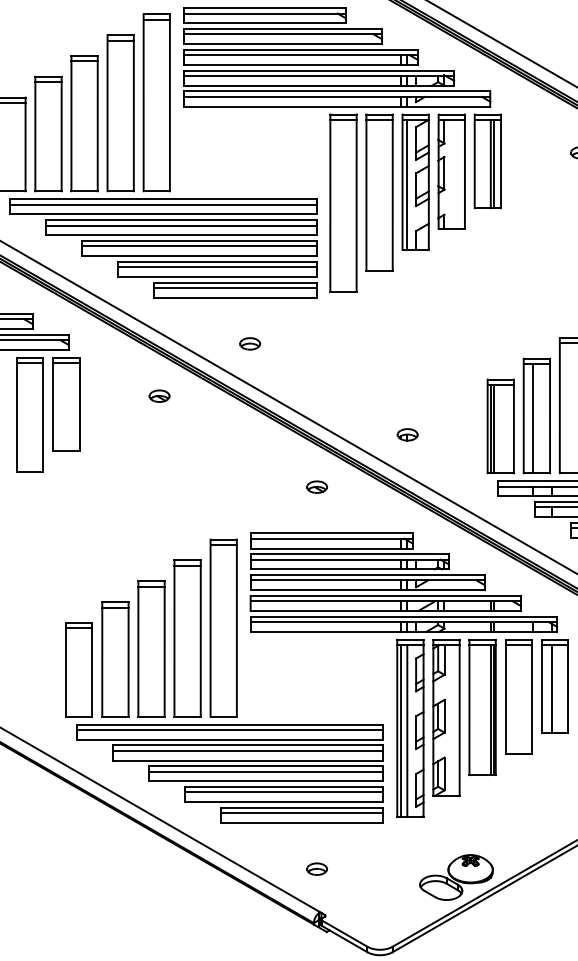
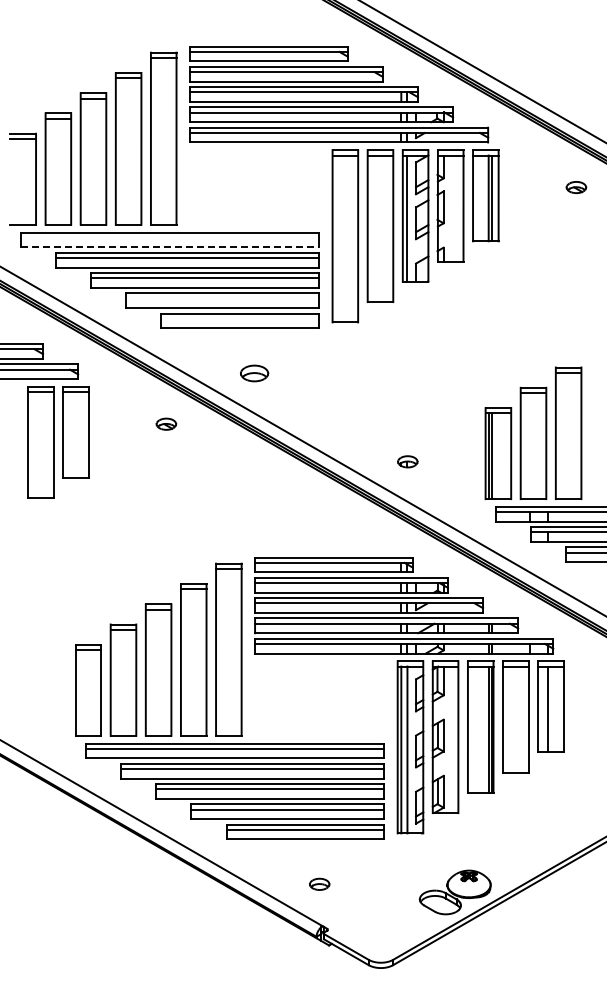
line: (162, 204) -> (169, 237), removed
line: (163, 214) -> (170, 247), solid -> dashed
line: (217, 266) -> (222, 298), removed
line: (235, 287) -> (240, 318), removed
part: (250, 343) -> (254, 372), size x1.4
line: (533, 419) -> (530, 446), removed
part: (316, 486) -> (319, 512), removed

